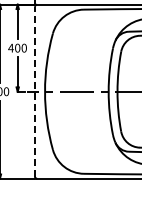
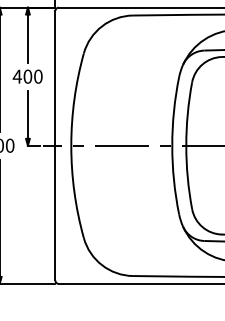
line: (34, 91) -> (54, 145), dashed -> solid

